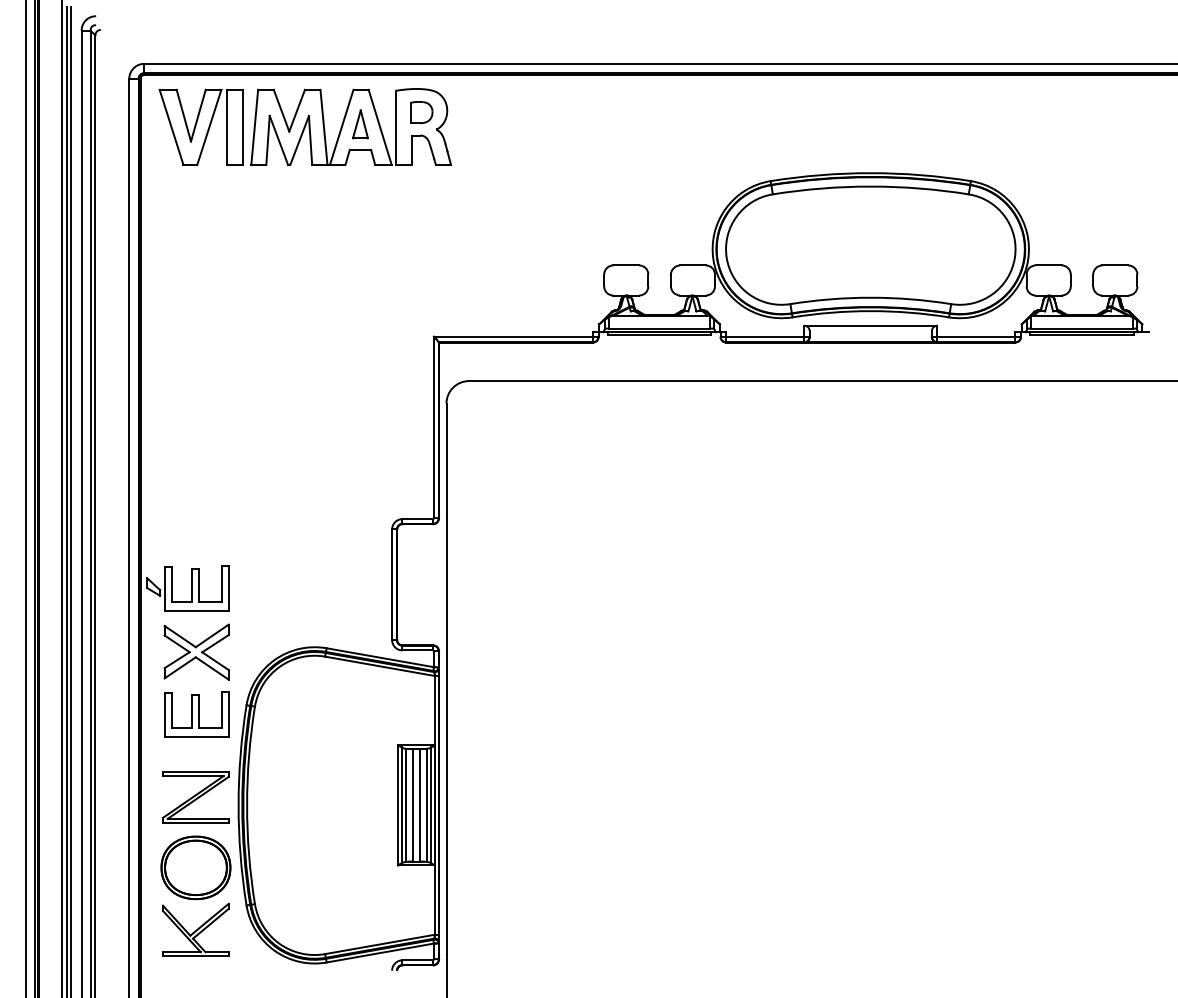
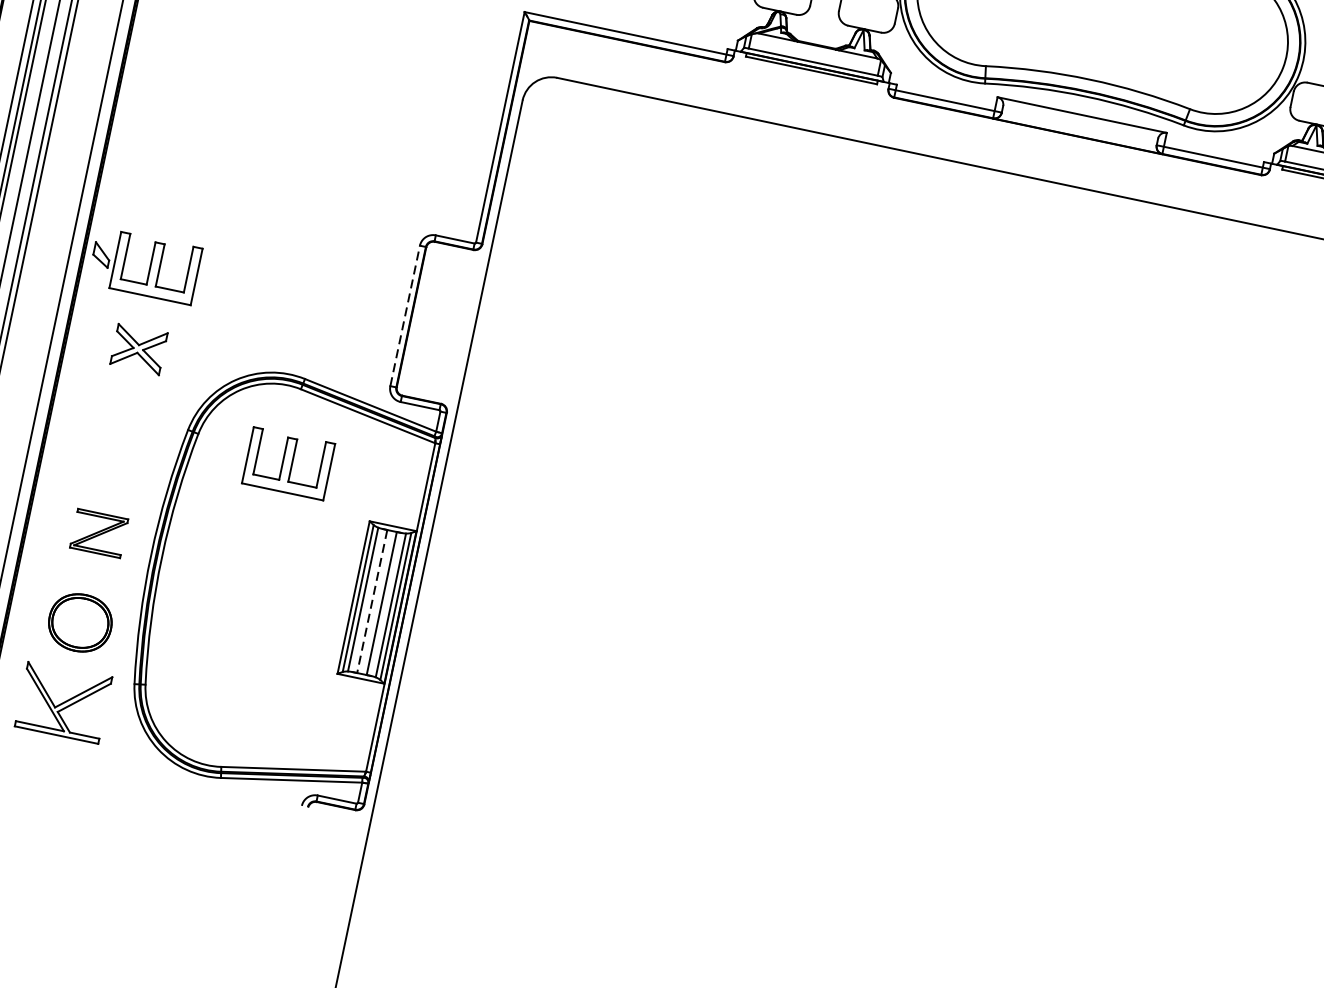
line: (392, 584) -> (405, 315), solid -> dashed
part: (196, 651) -> (138, 348), size x0.6
part: (196, 714) -> (288, 463), moved
part: (195, 797) -> (98, 533), size x0.6
line: (412, 805) -> (371, 601), solid -> dashed
part: (195, 867) -> (79, 622), size x0.7

